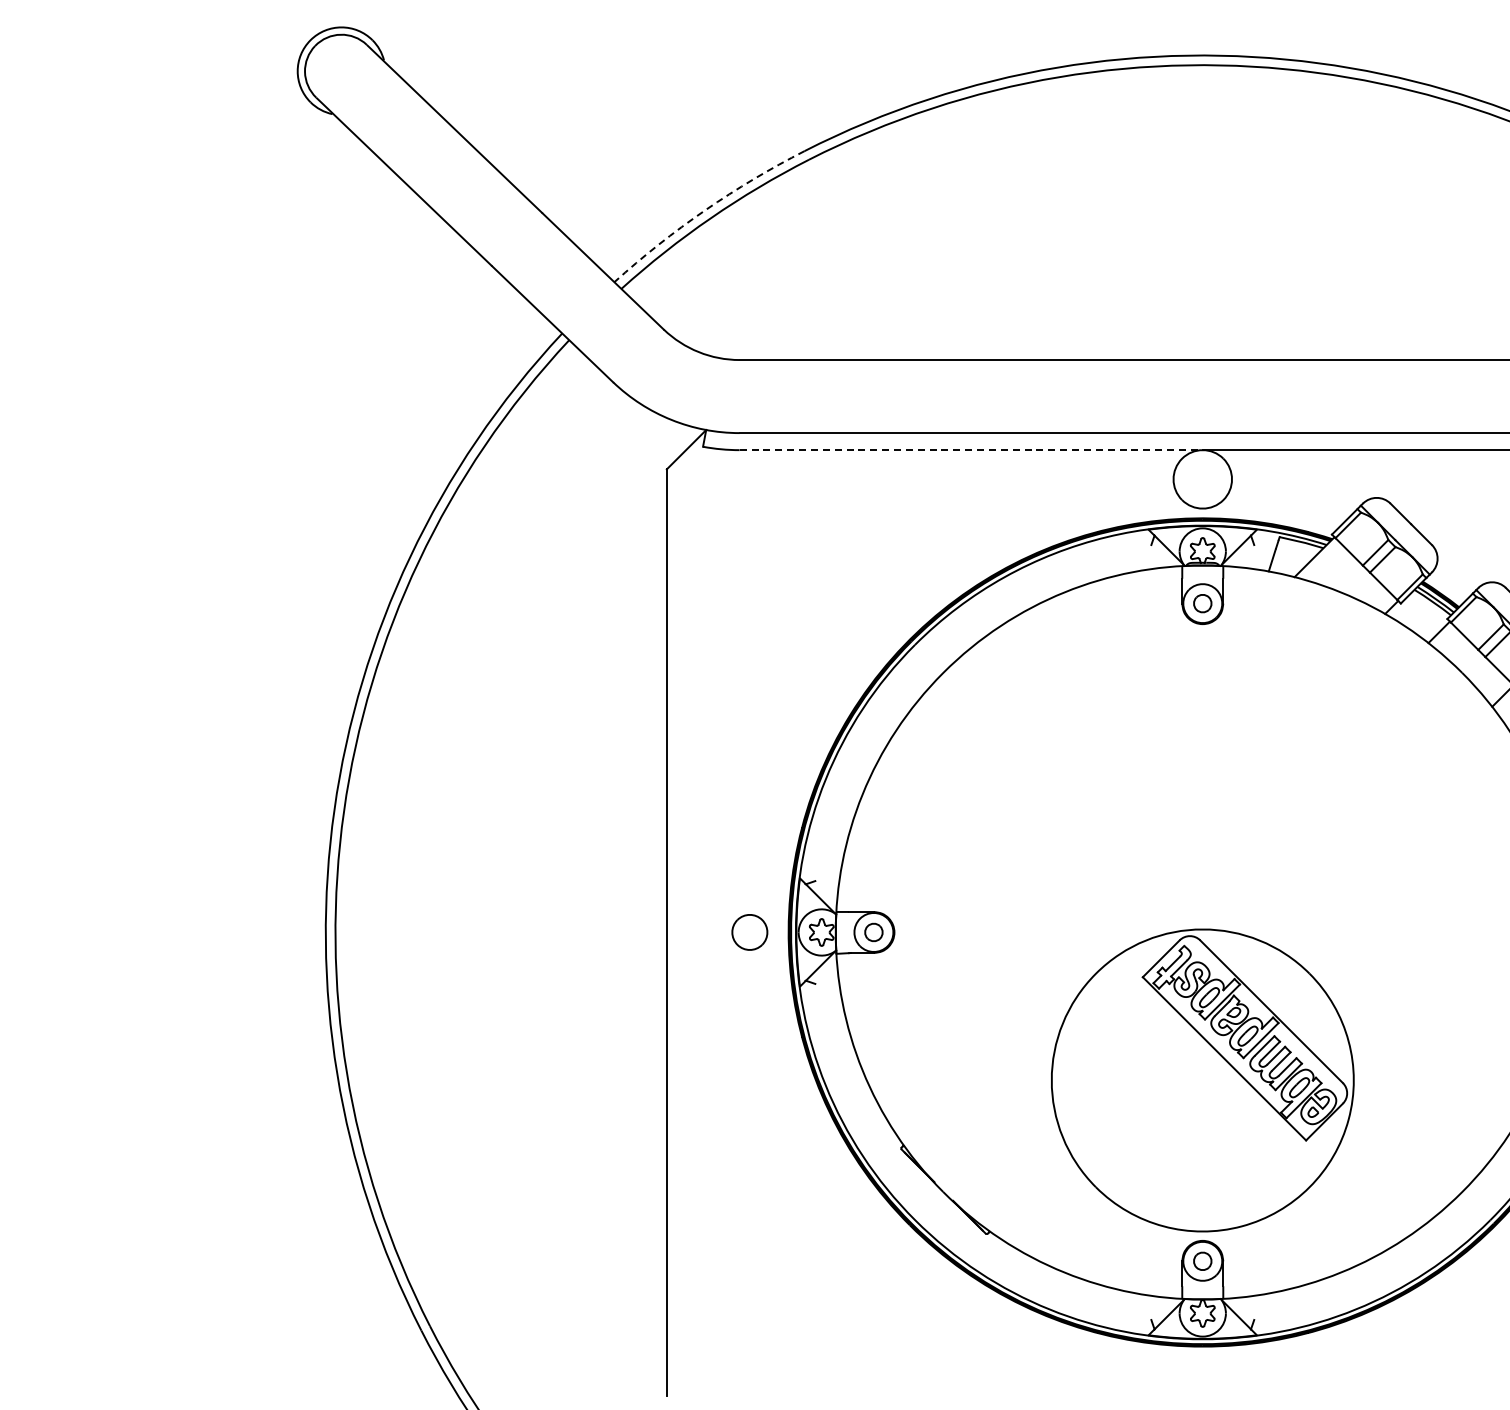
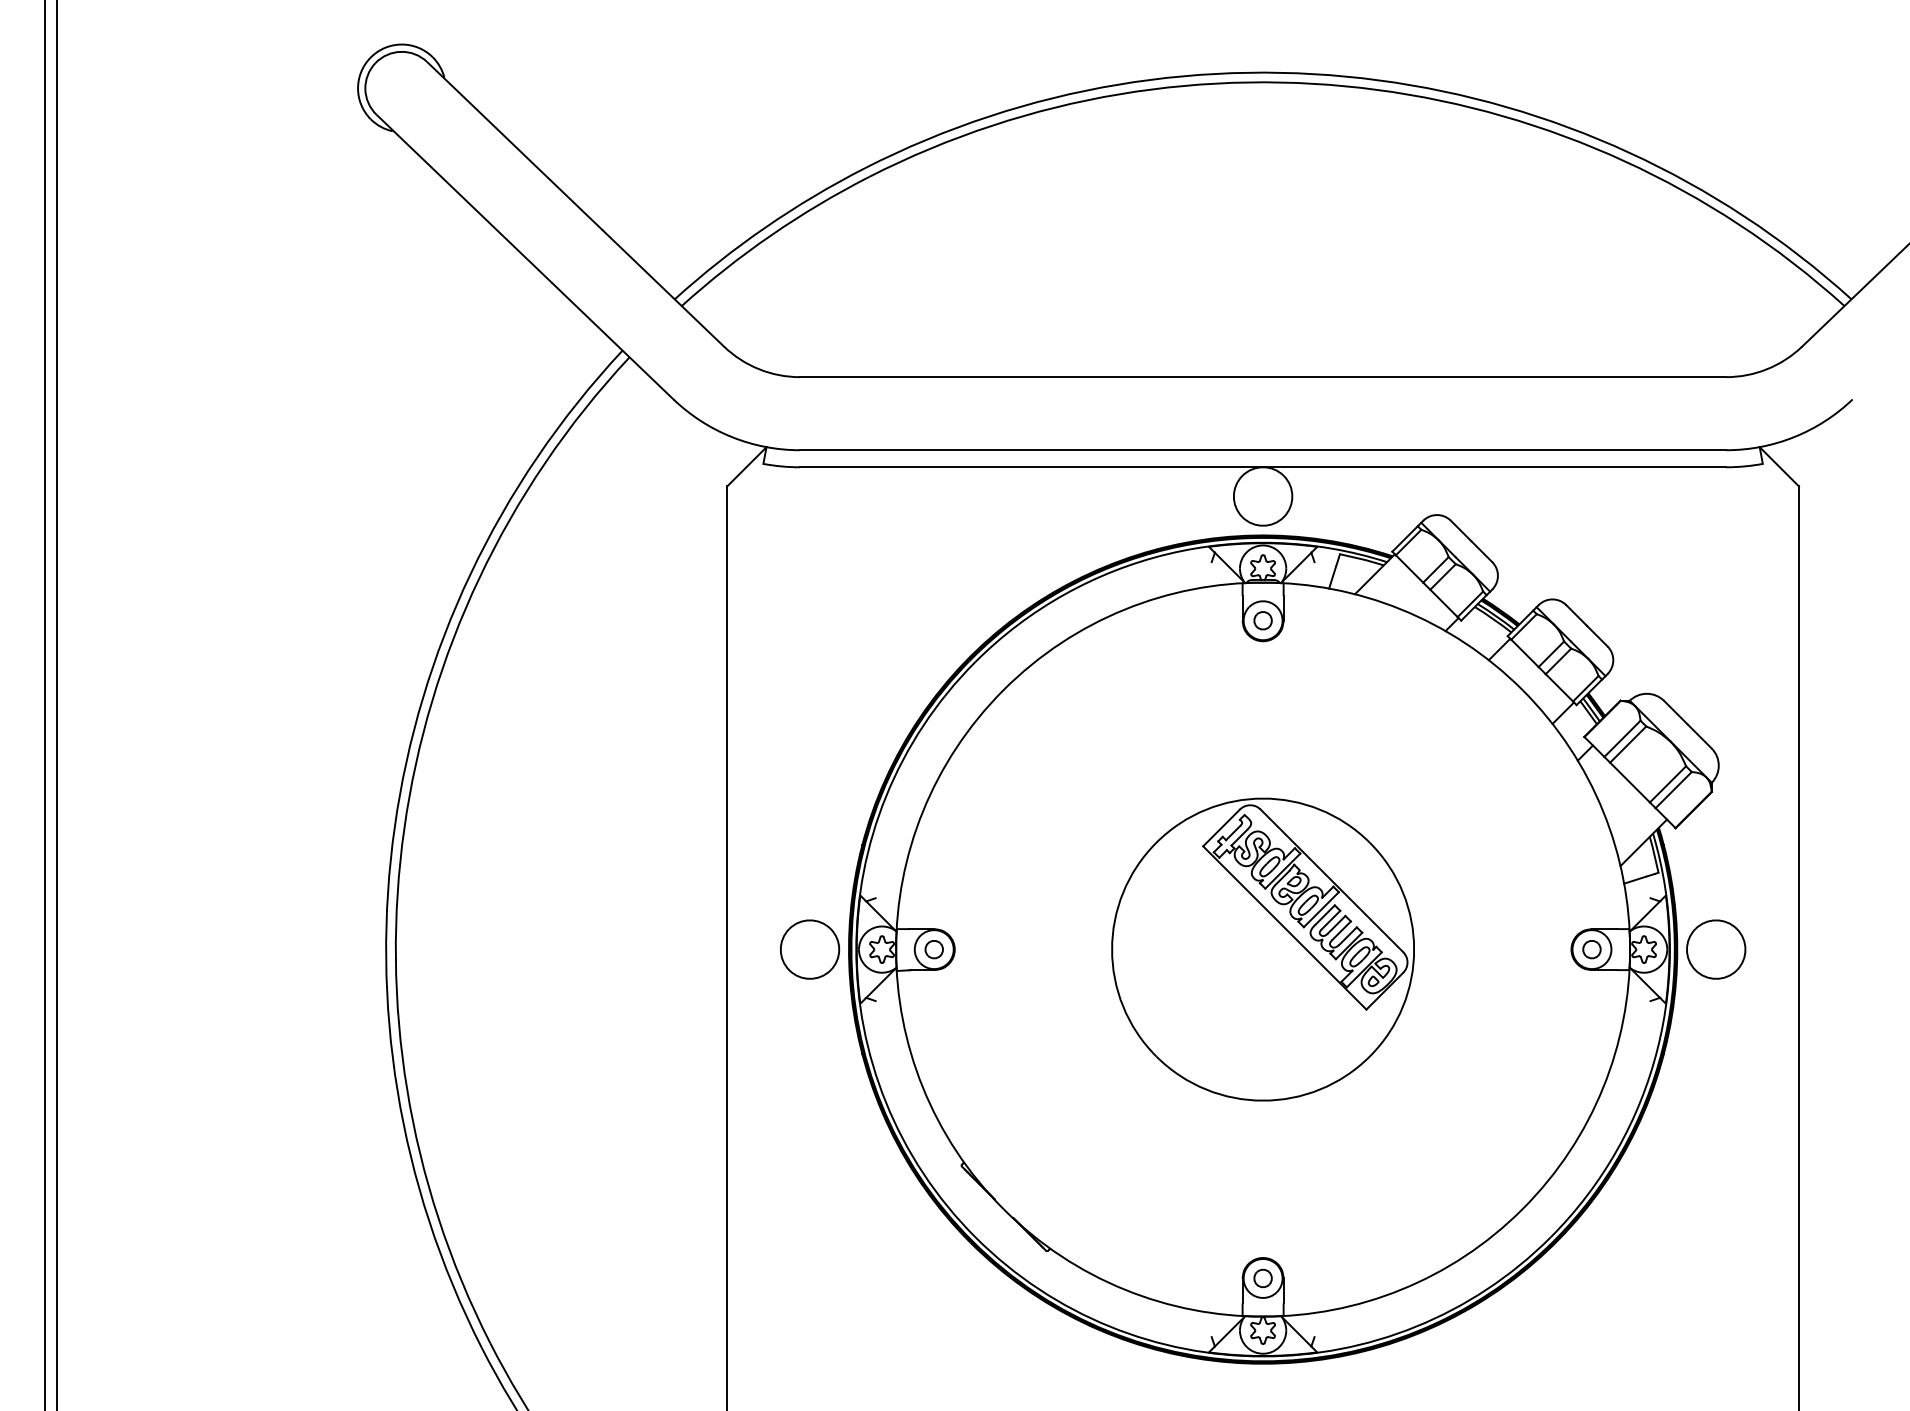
arc: (705, 210) -> (765, 227), dashed -> solid
line: (971, 450) -> (1031, 467), dashed -> solid
part: (750, 932) -> (810, 949), size x1.67
part: (1202, 1080) -> (1262, 949), moved

